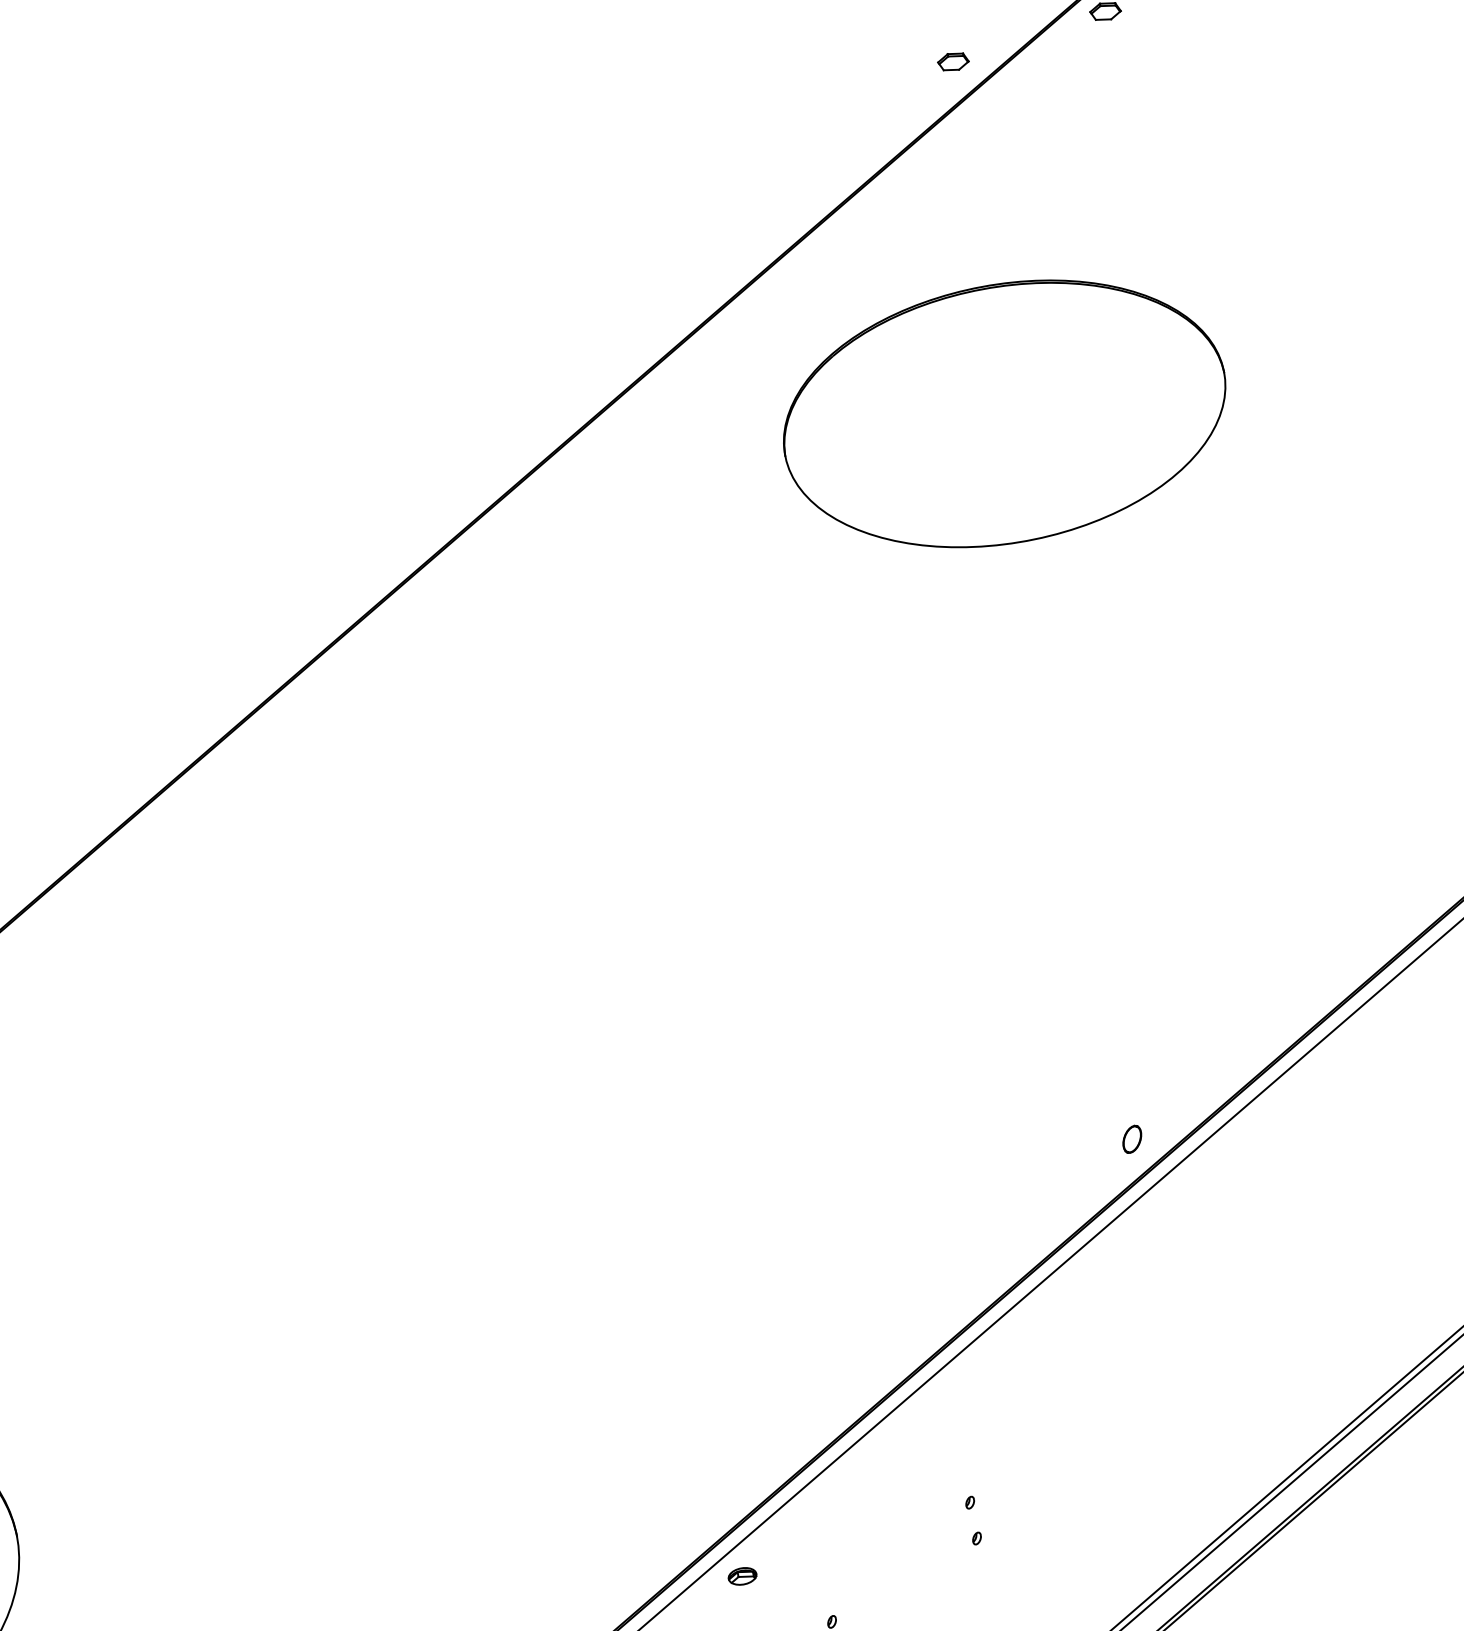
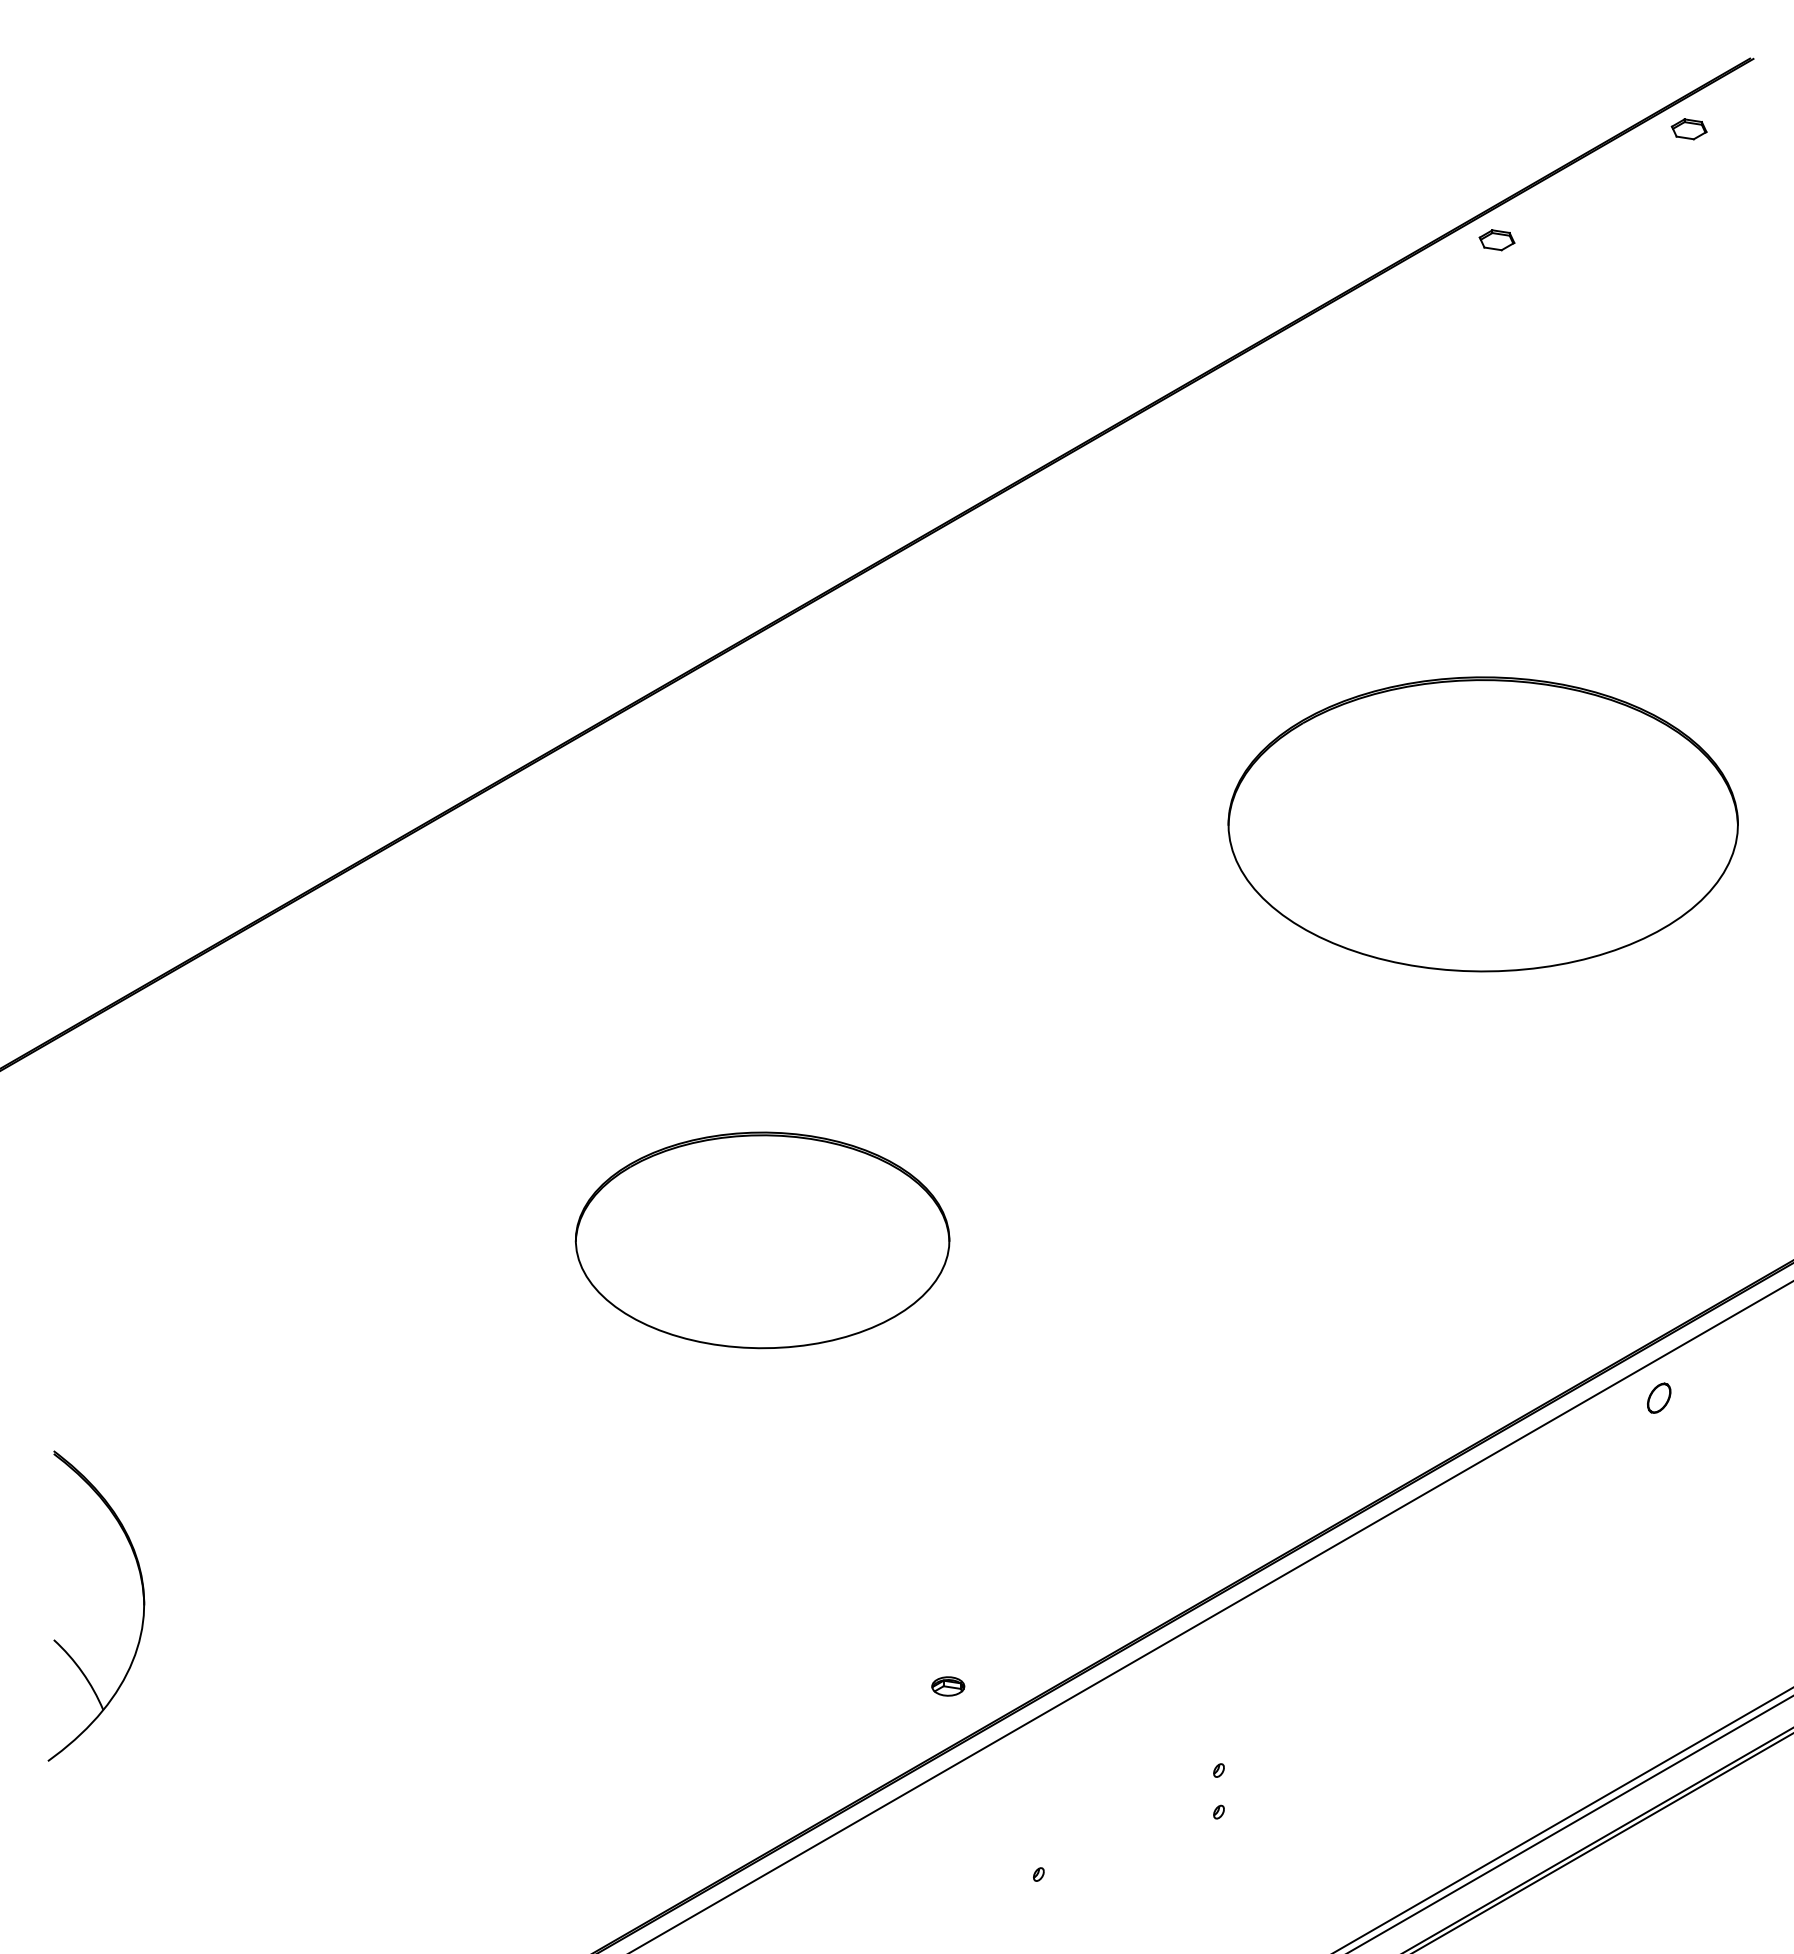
part: (952, 62) -> (1496, 240), moved
part: (1004, 414) -> (1482, 824), moved
part: (489, 1121) -> (762, 1240), added
part: (1132, 1138) -> (1659, 1397), moved
part: (742, 1576) -> (948, 1686), moved

